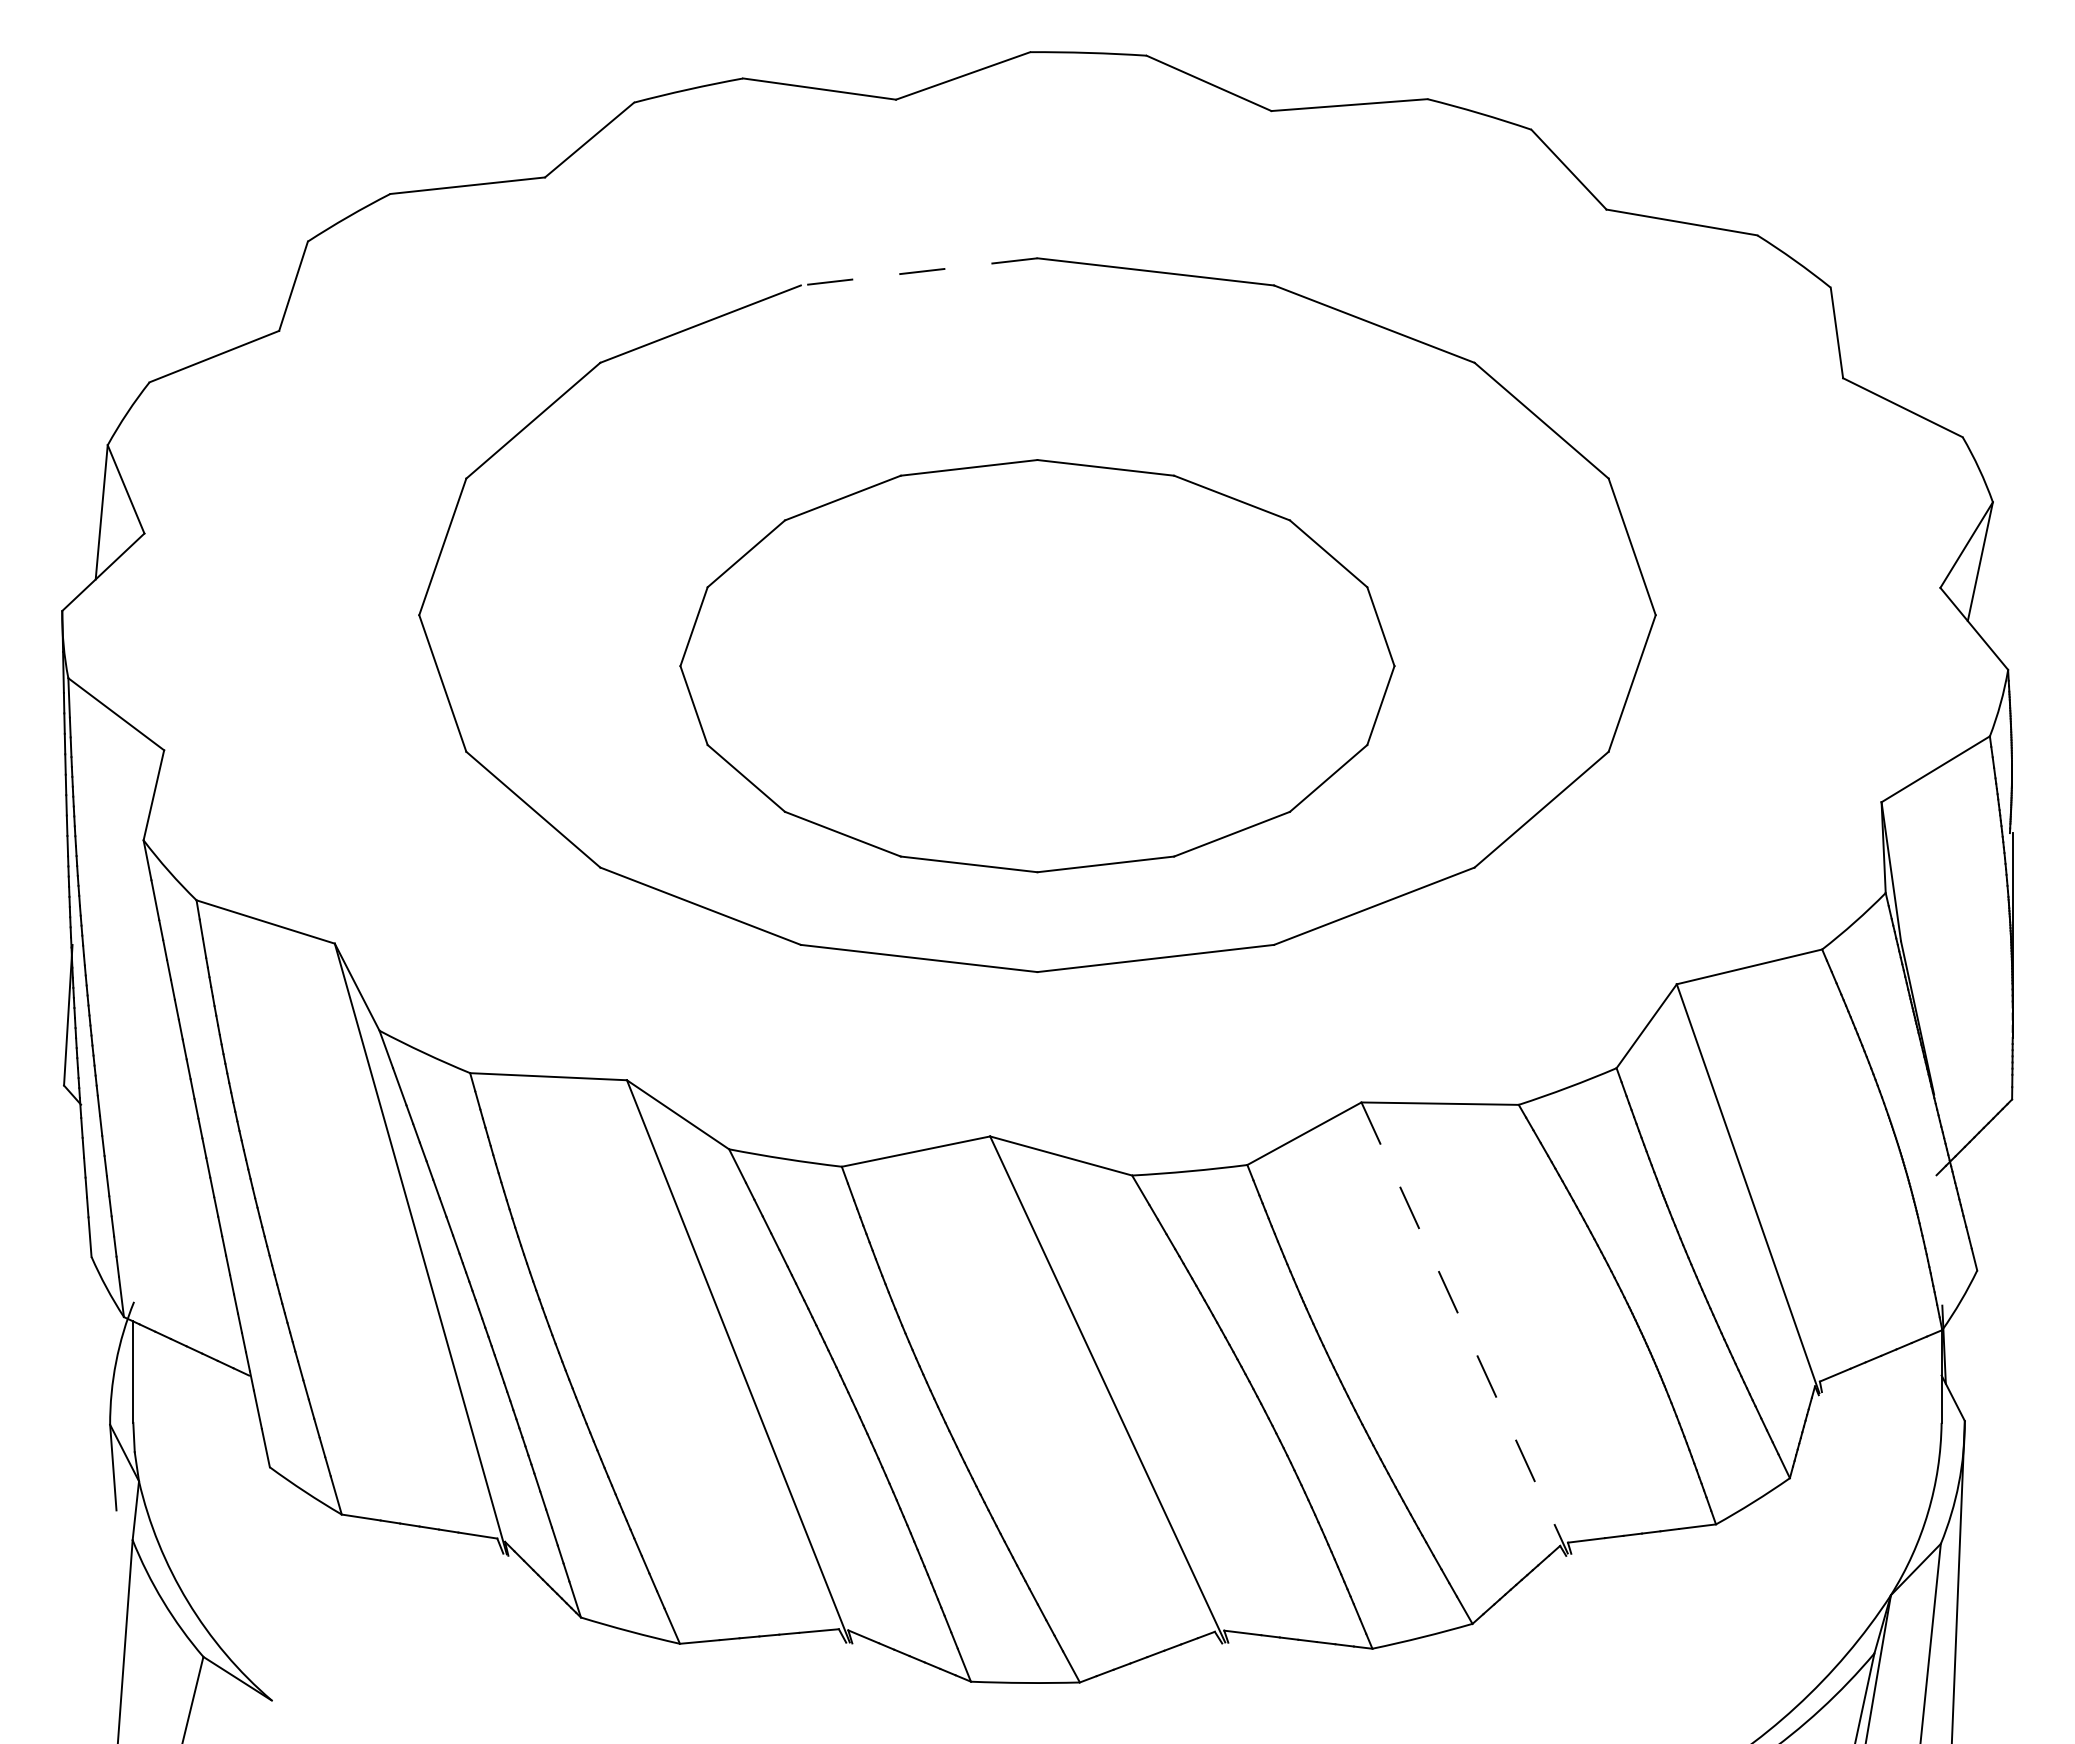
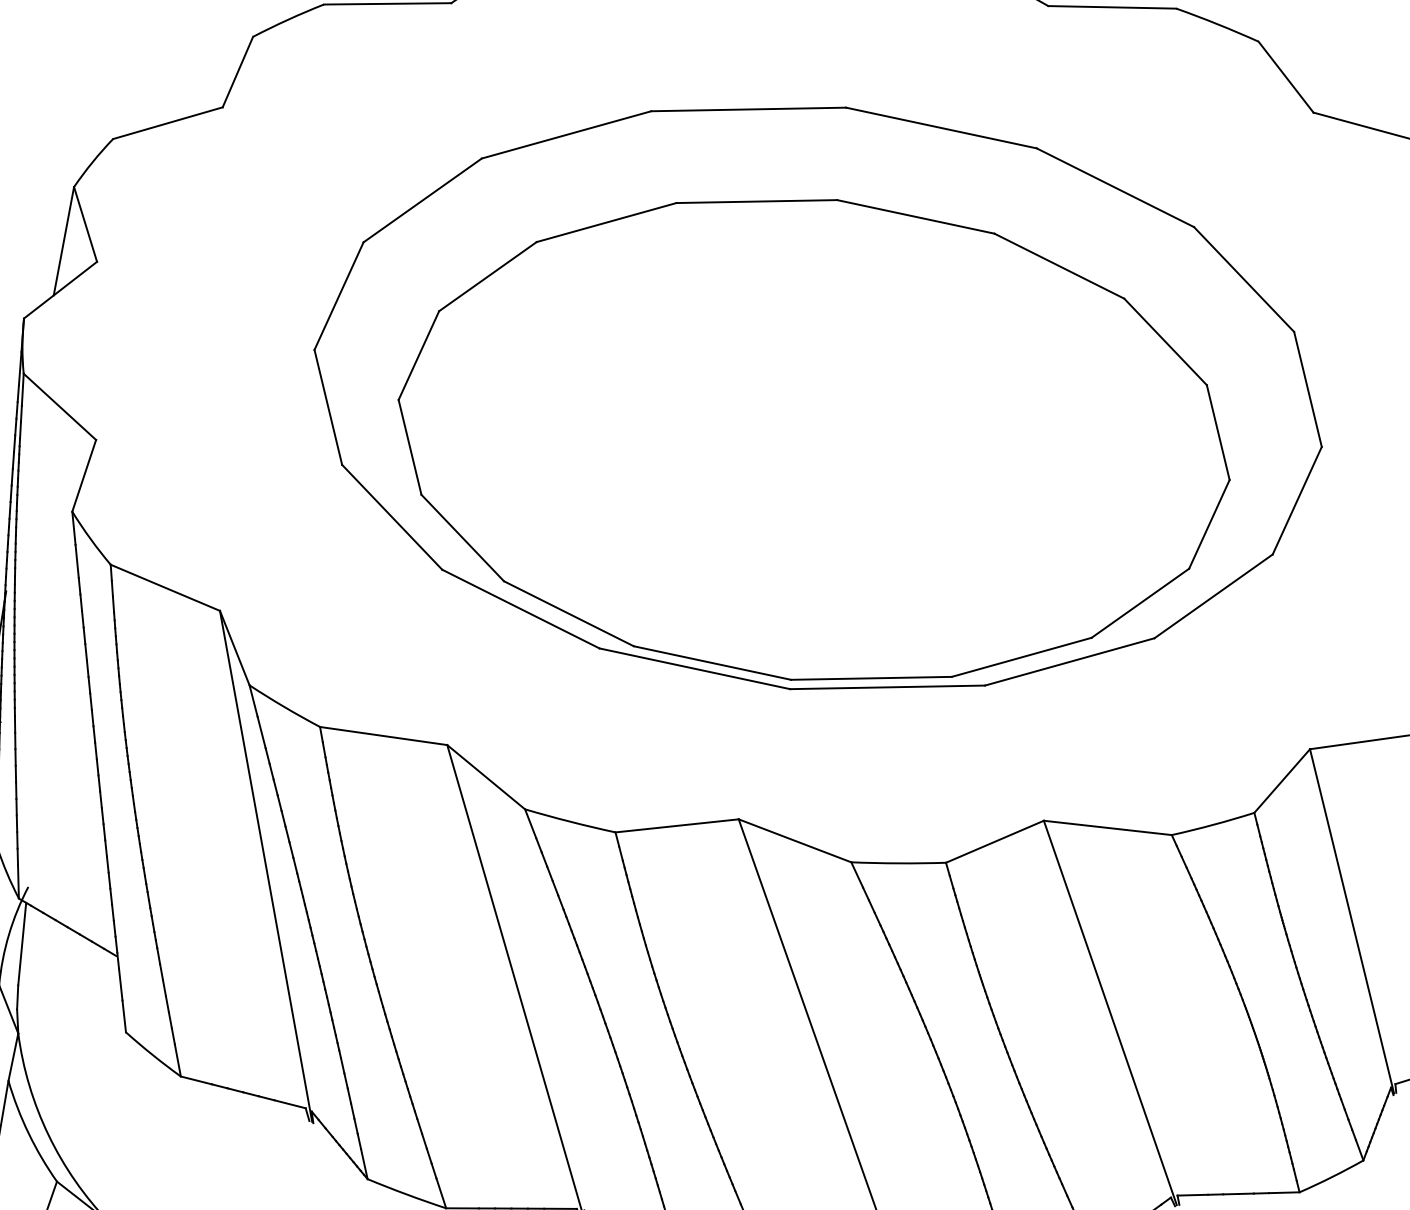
line: (918, 271) -> (748, 109), dashed -> solid
part: (1037, 665) -> (814, 439), size x1.43
line: (1465, 1328) -> (1110, 1013), dashed -> solid

